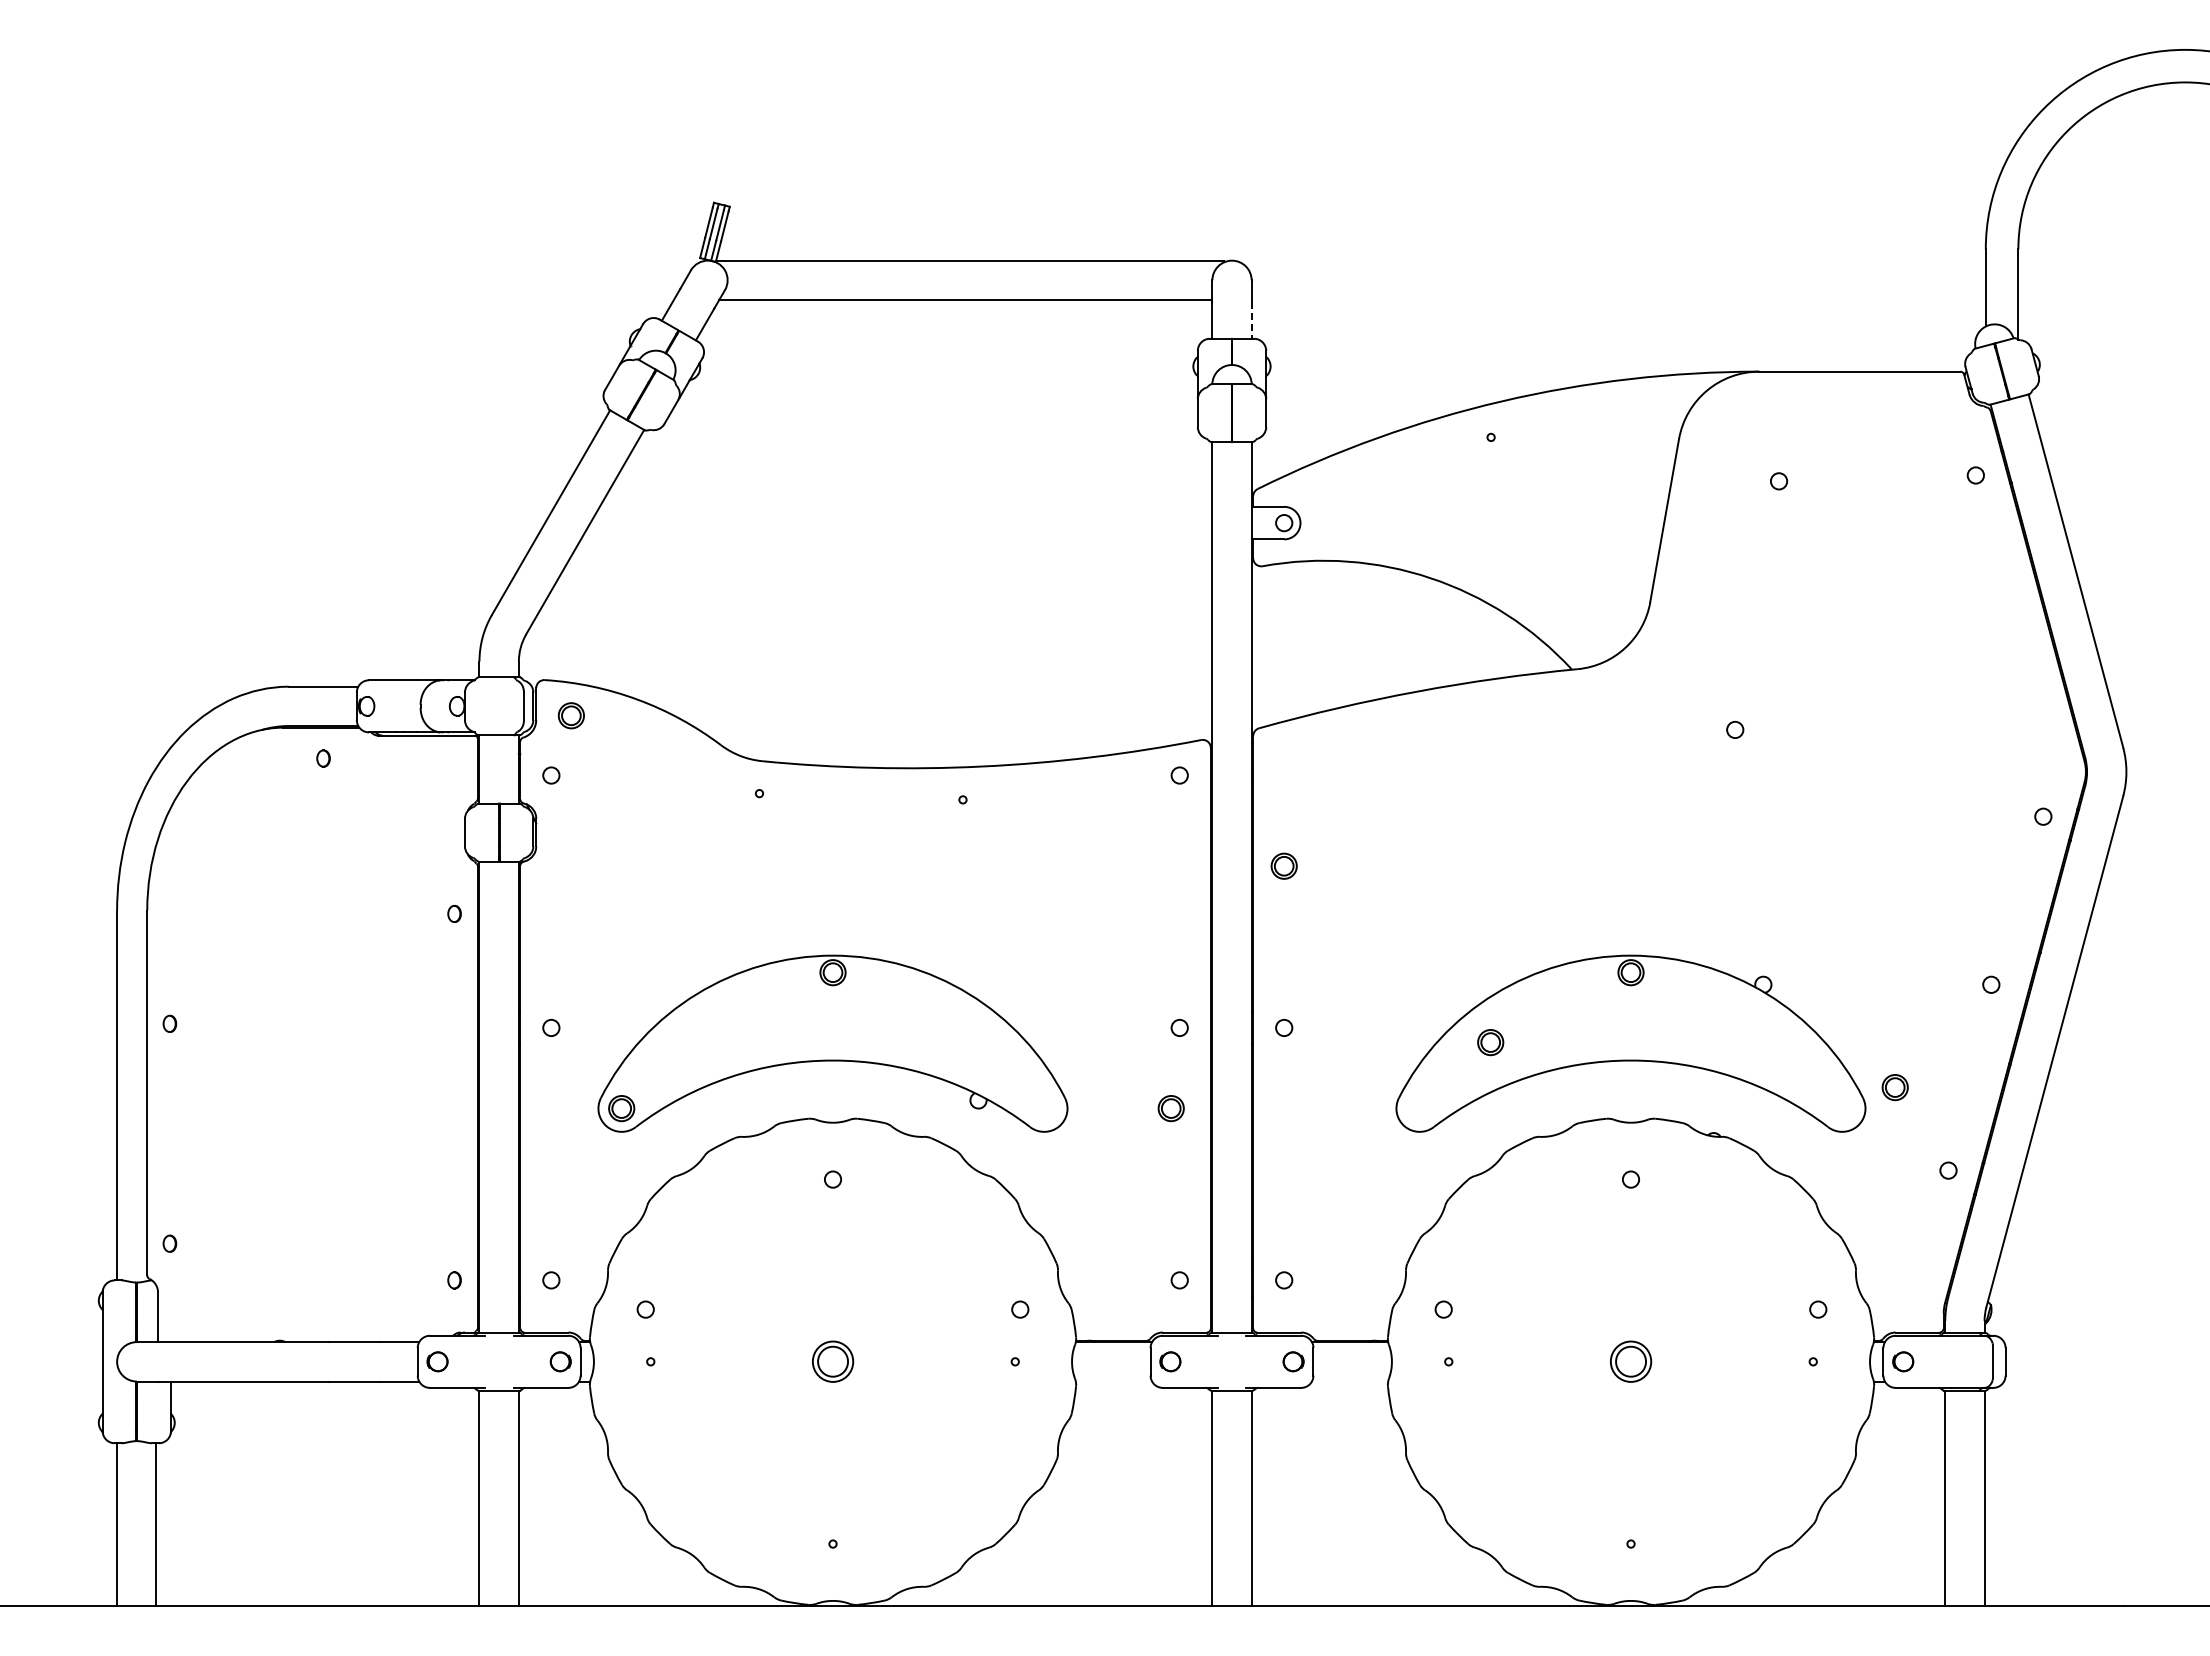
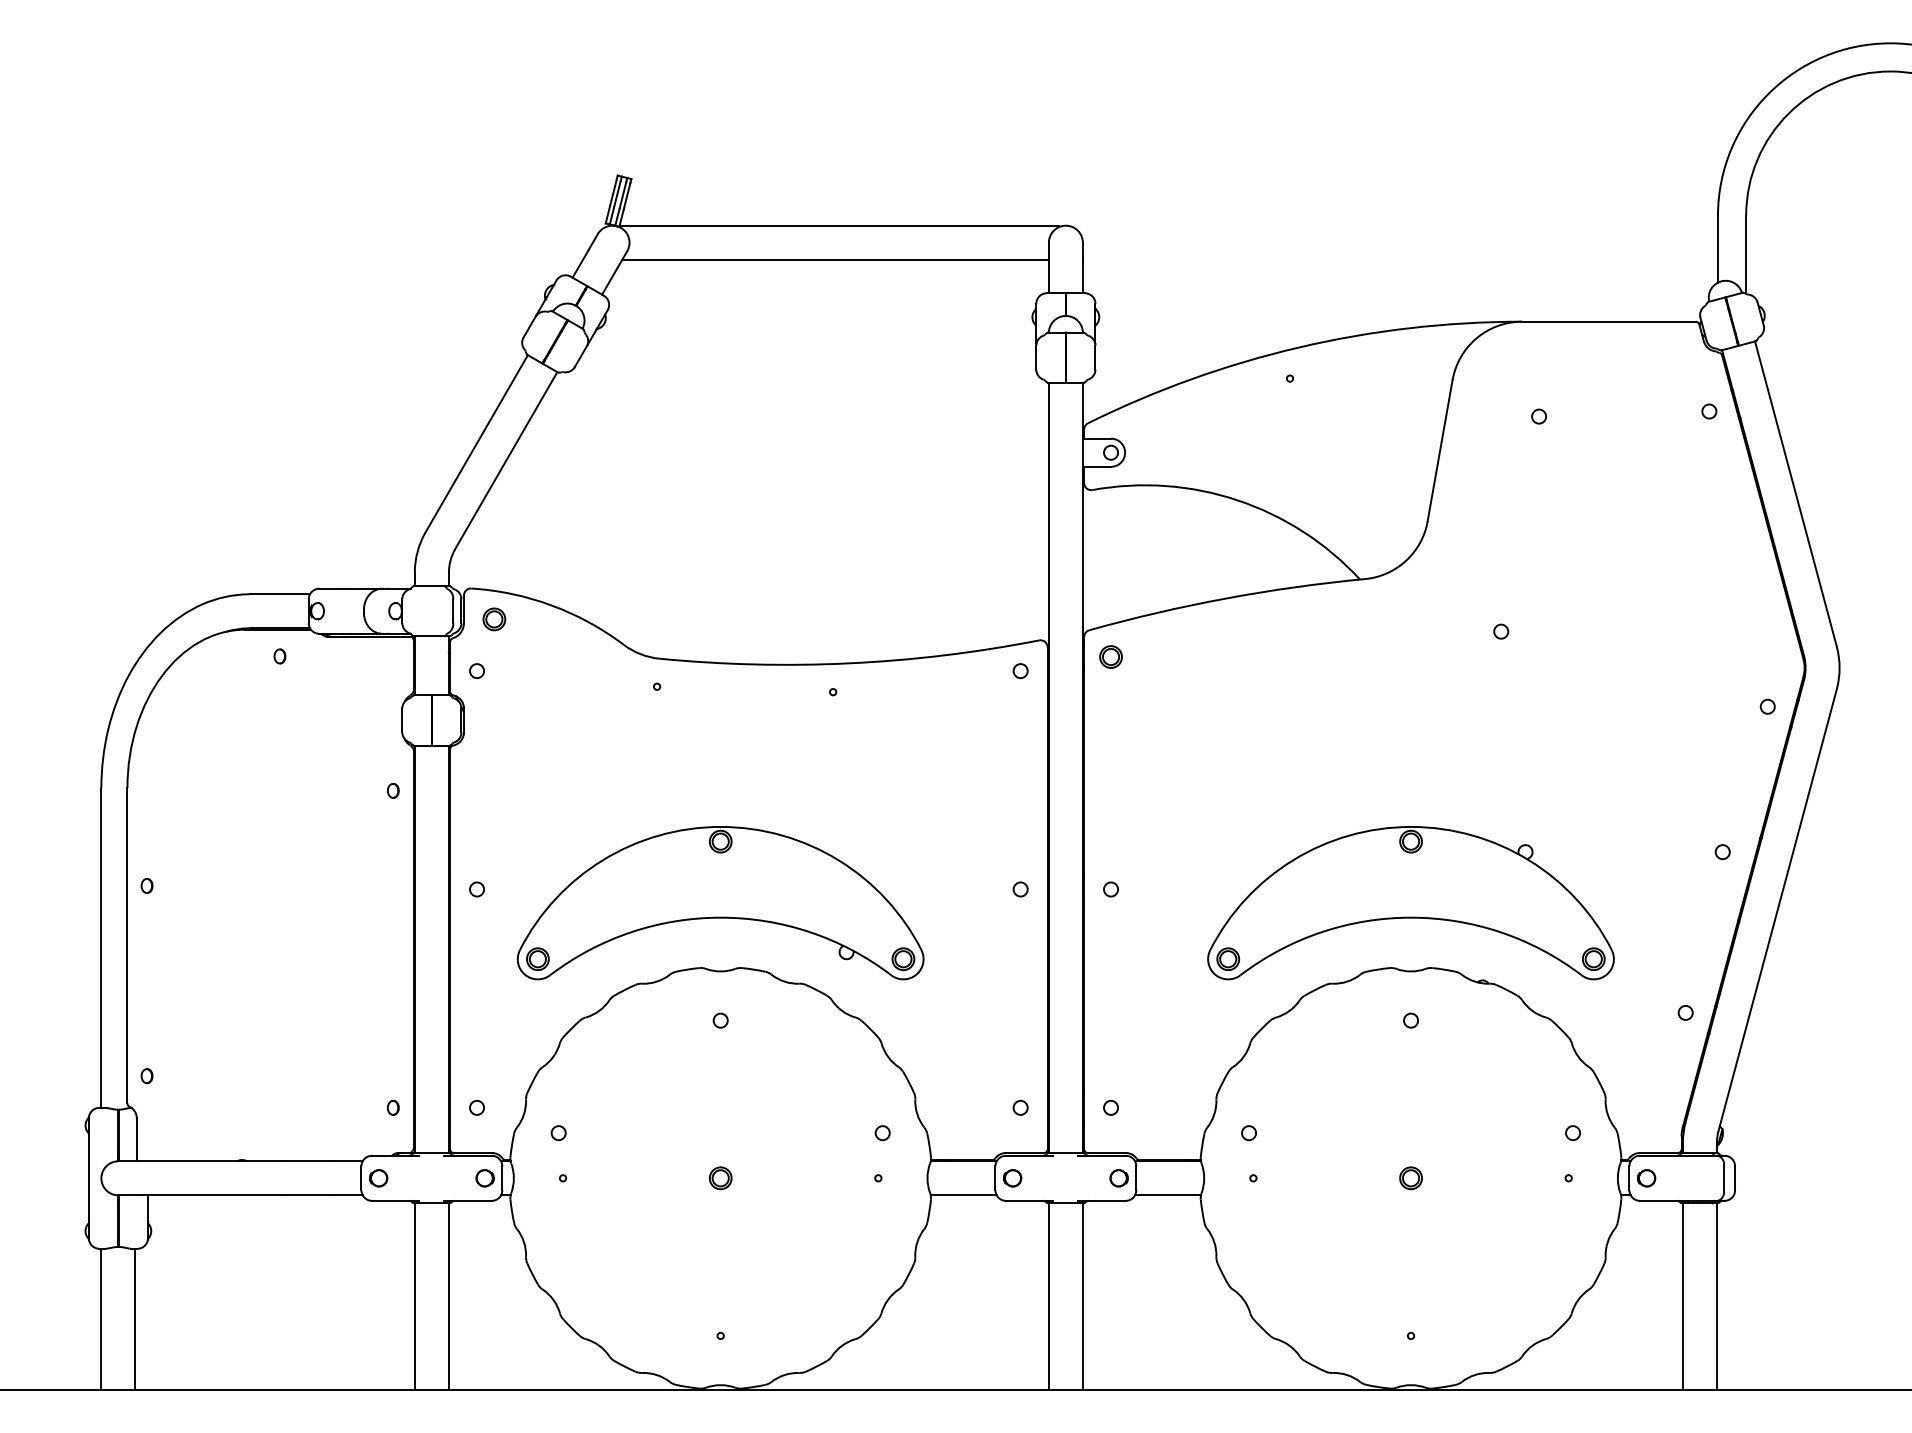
line: (1251, 320) -> (1082, 277), dashed -> solid
part: (1283, 865) -> (1110, 656), moved
part: (1490, 1042) -> (1228, 959), moved
part: (1894, 1087) -> (1593, 959), moved
part: (1170, 1108) -> (902, 959), moved
part: (832, 1361) -> (720, 1178), size x0.62
part: (1630, 1361) -> (1410, 1178), size x0.62
line: (1113, 1381) -> (963, 1195), added
line: (1349, 1381) -> (1167, 1195), added

